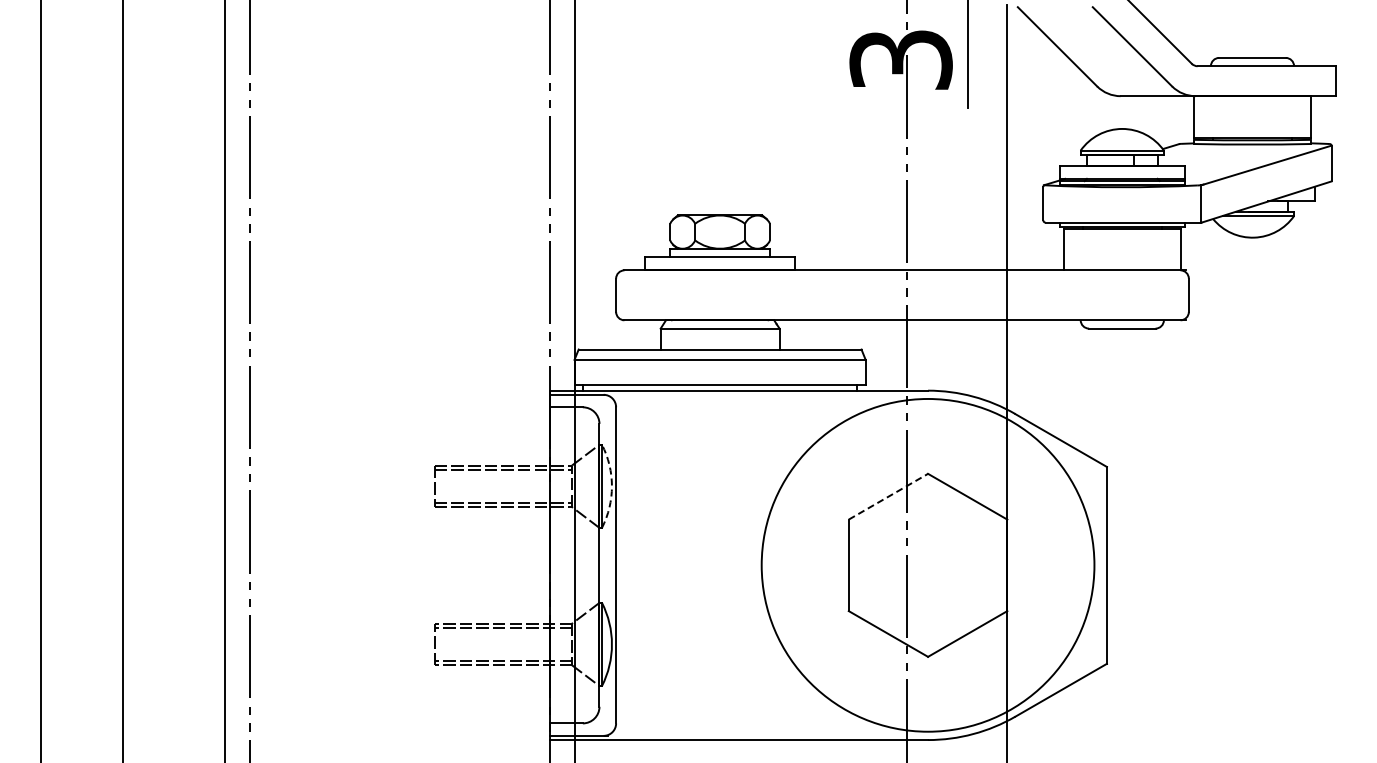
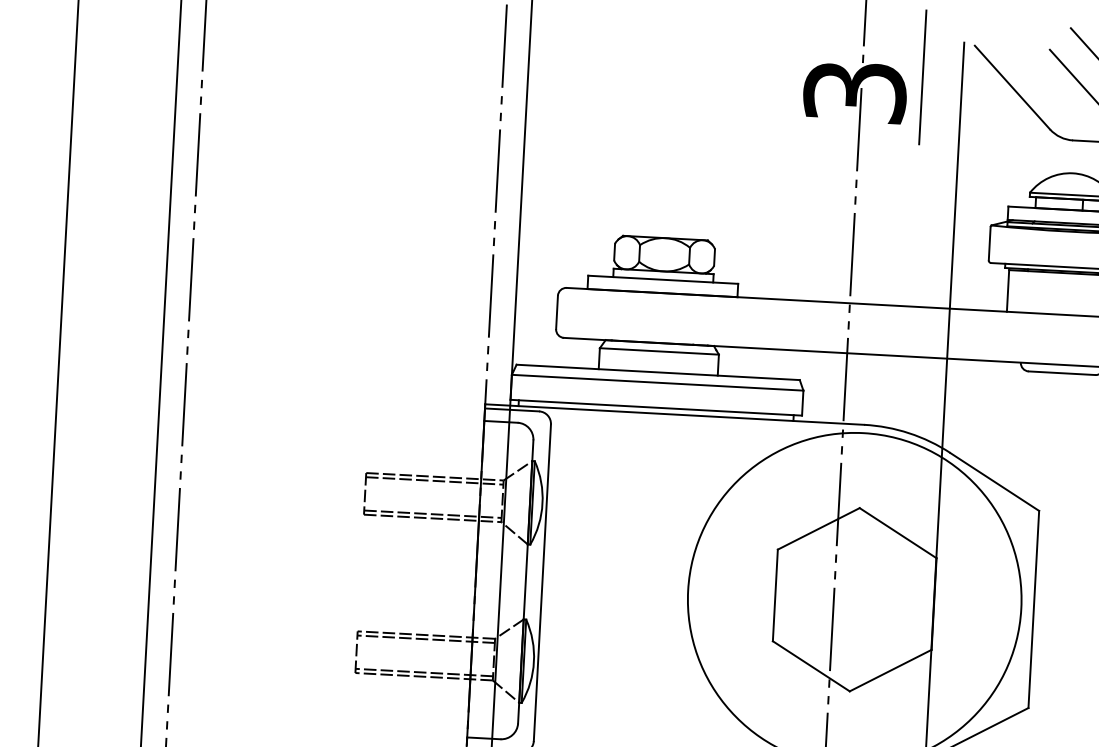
arc: (611, 486) -> (542, 503), dashed -> solid
line: (888, 496) -> (818, 528), dashed -> solid

